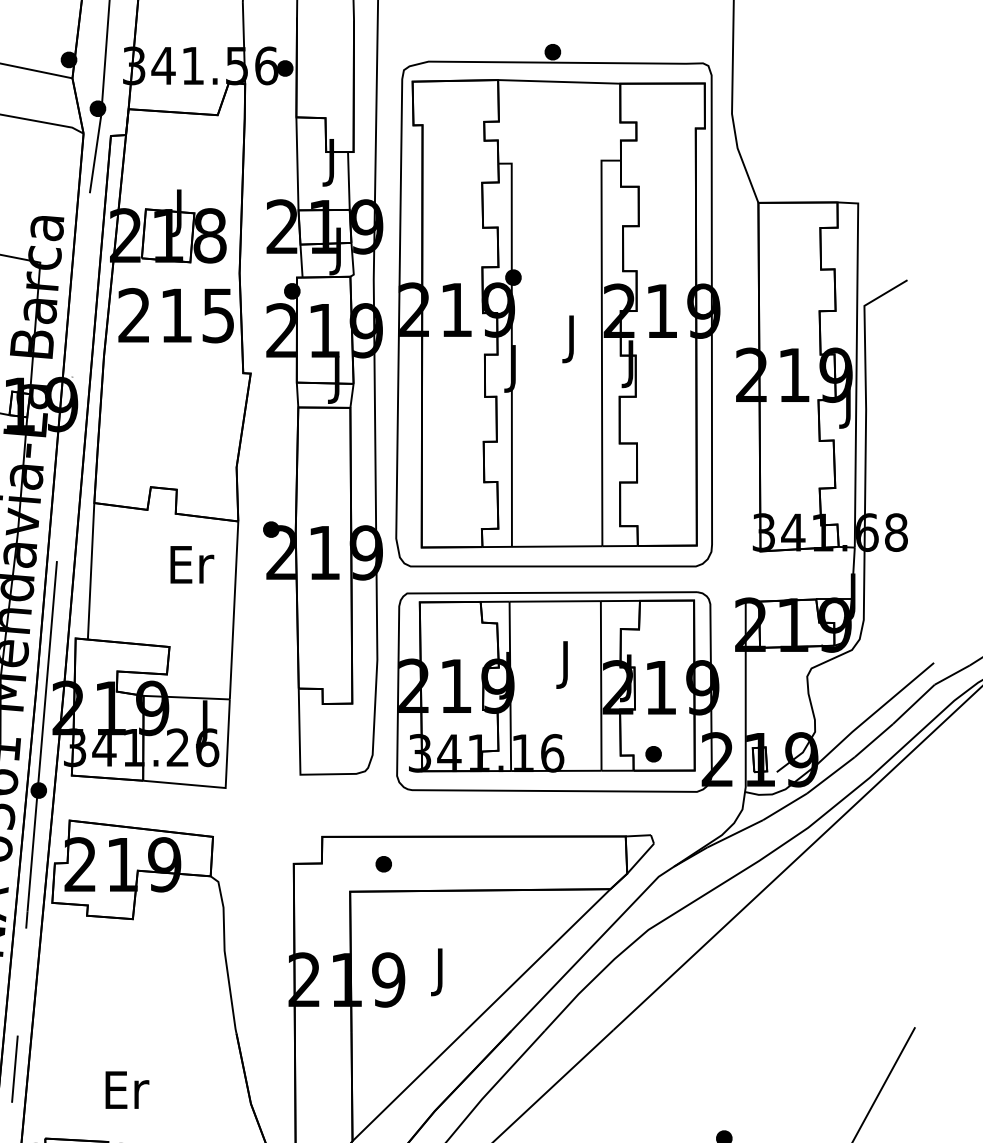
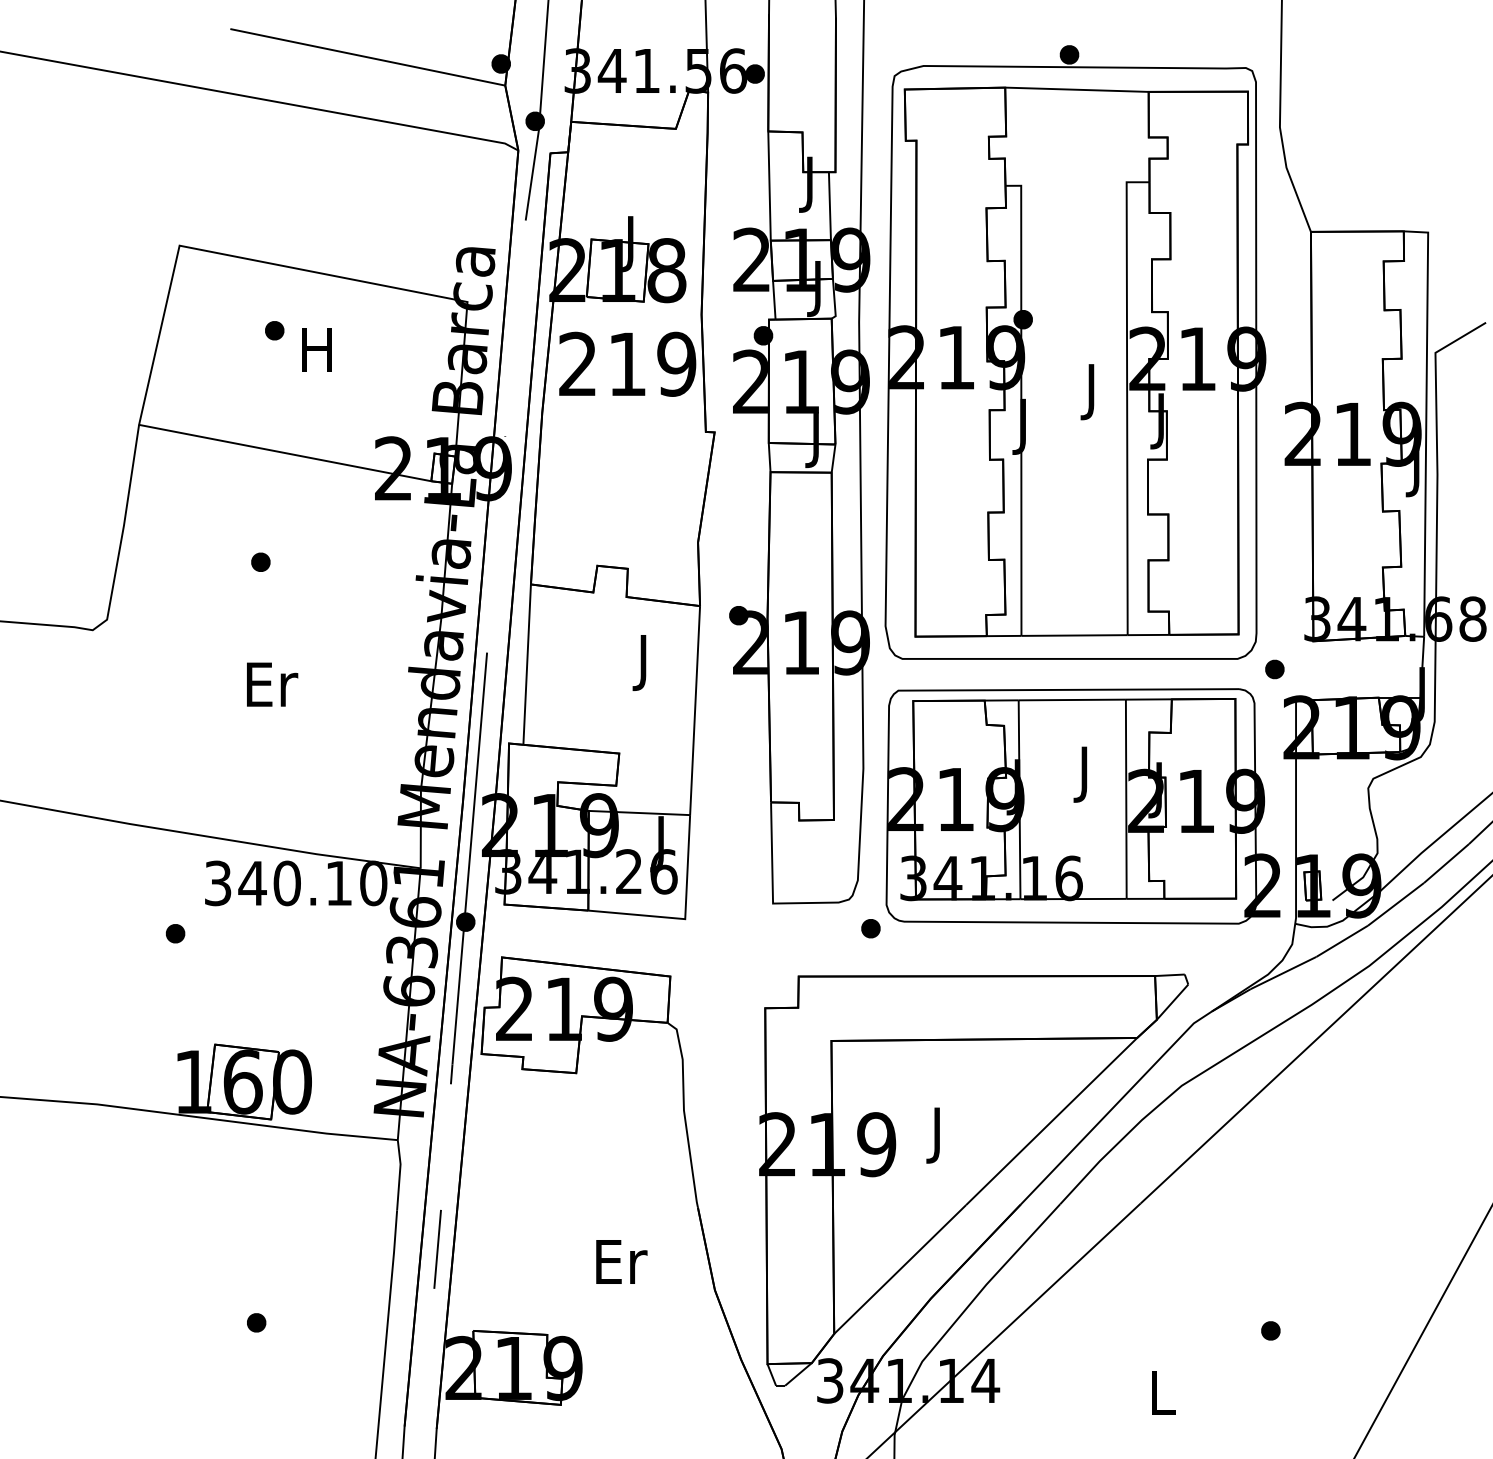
text: (218, 314) -> (676, 363), 215 -> 219
text: (191, 570) -> (645, 663), Er -> J
part: (653, 754) -> (1274, 669), moved
part: (383, 864) -> (870, 928), moved
text: (127, 1089) -> (621, 1261), moved

